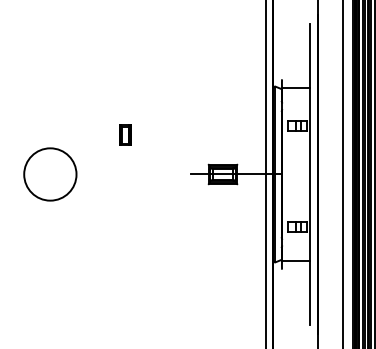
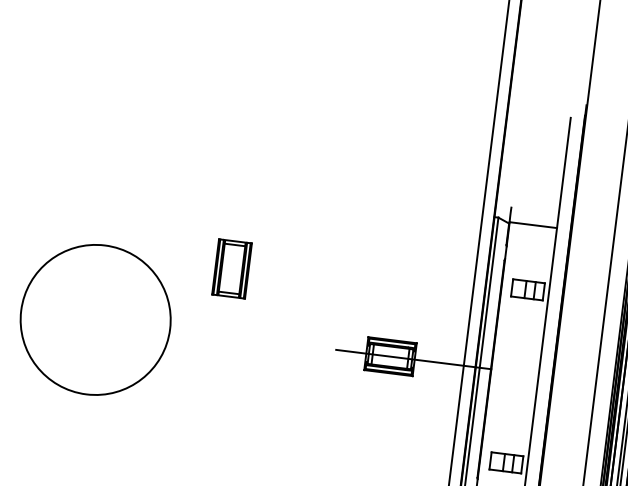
part: (125, 134) -> (232, 267), size x1.67
circle: (49, 174) -> (94, 319), size x1.67

